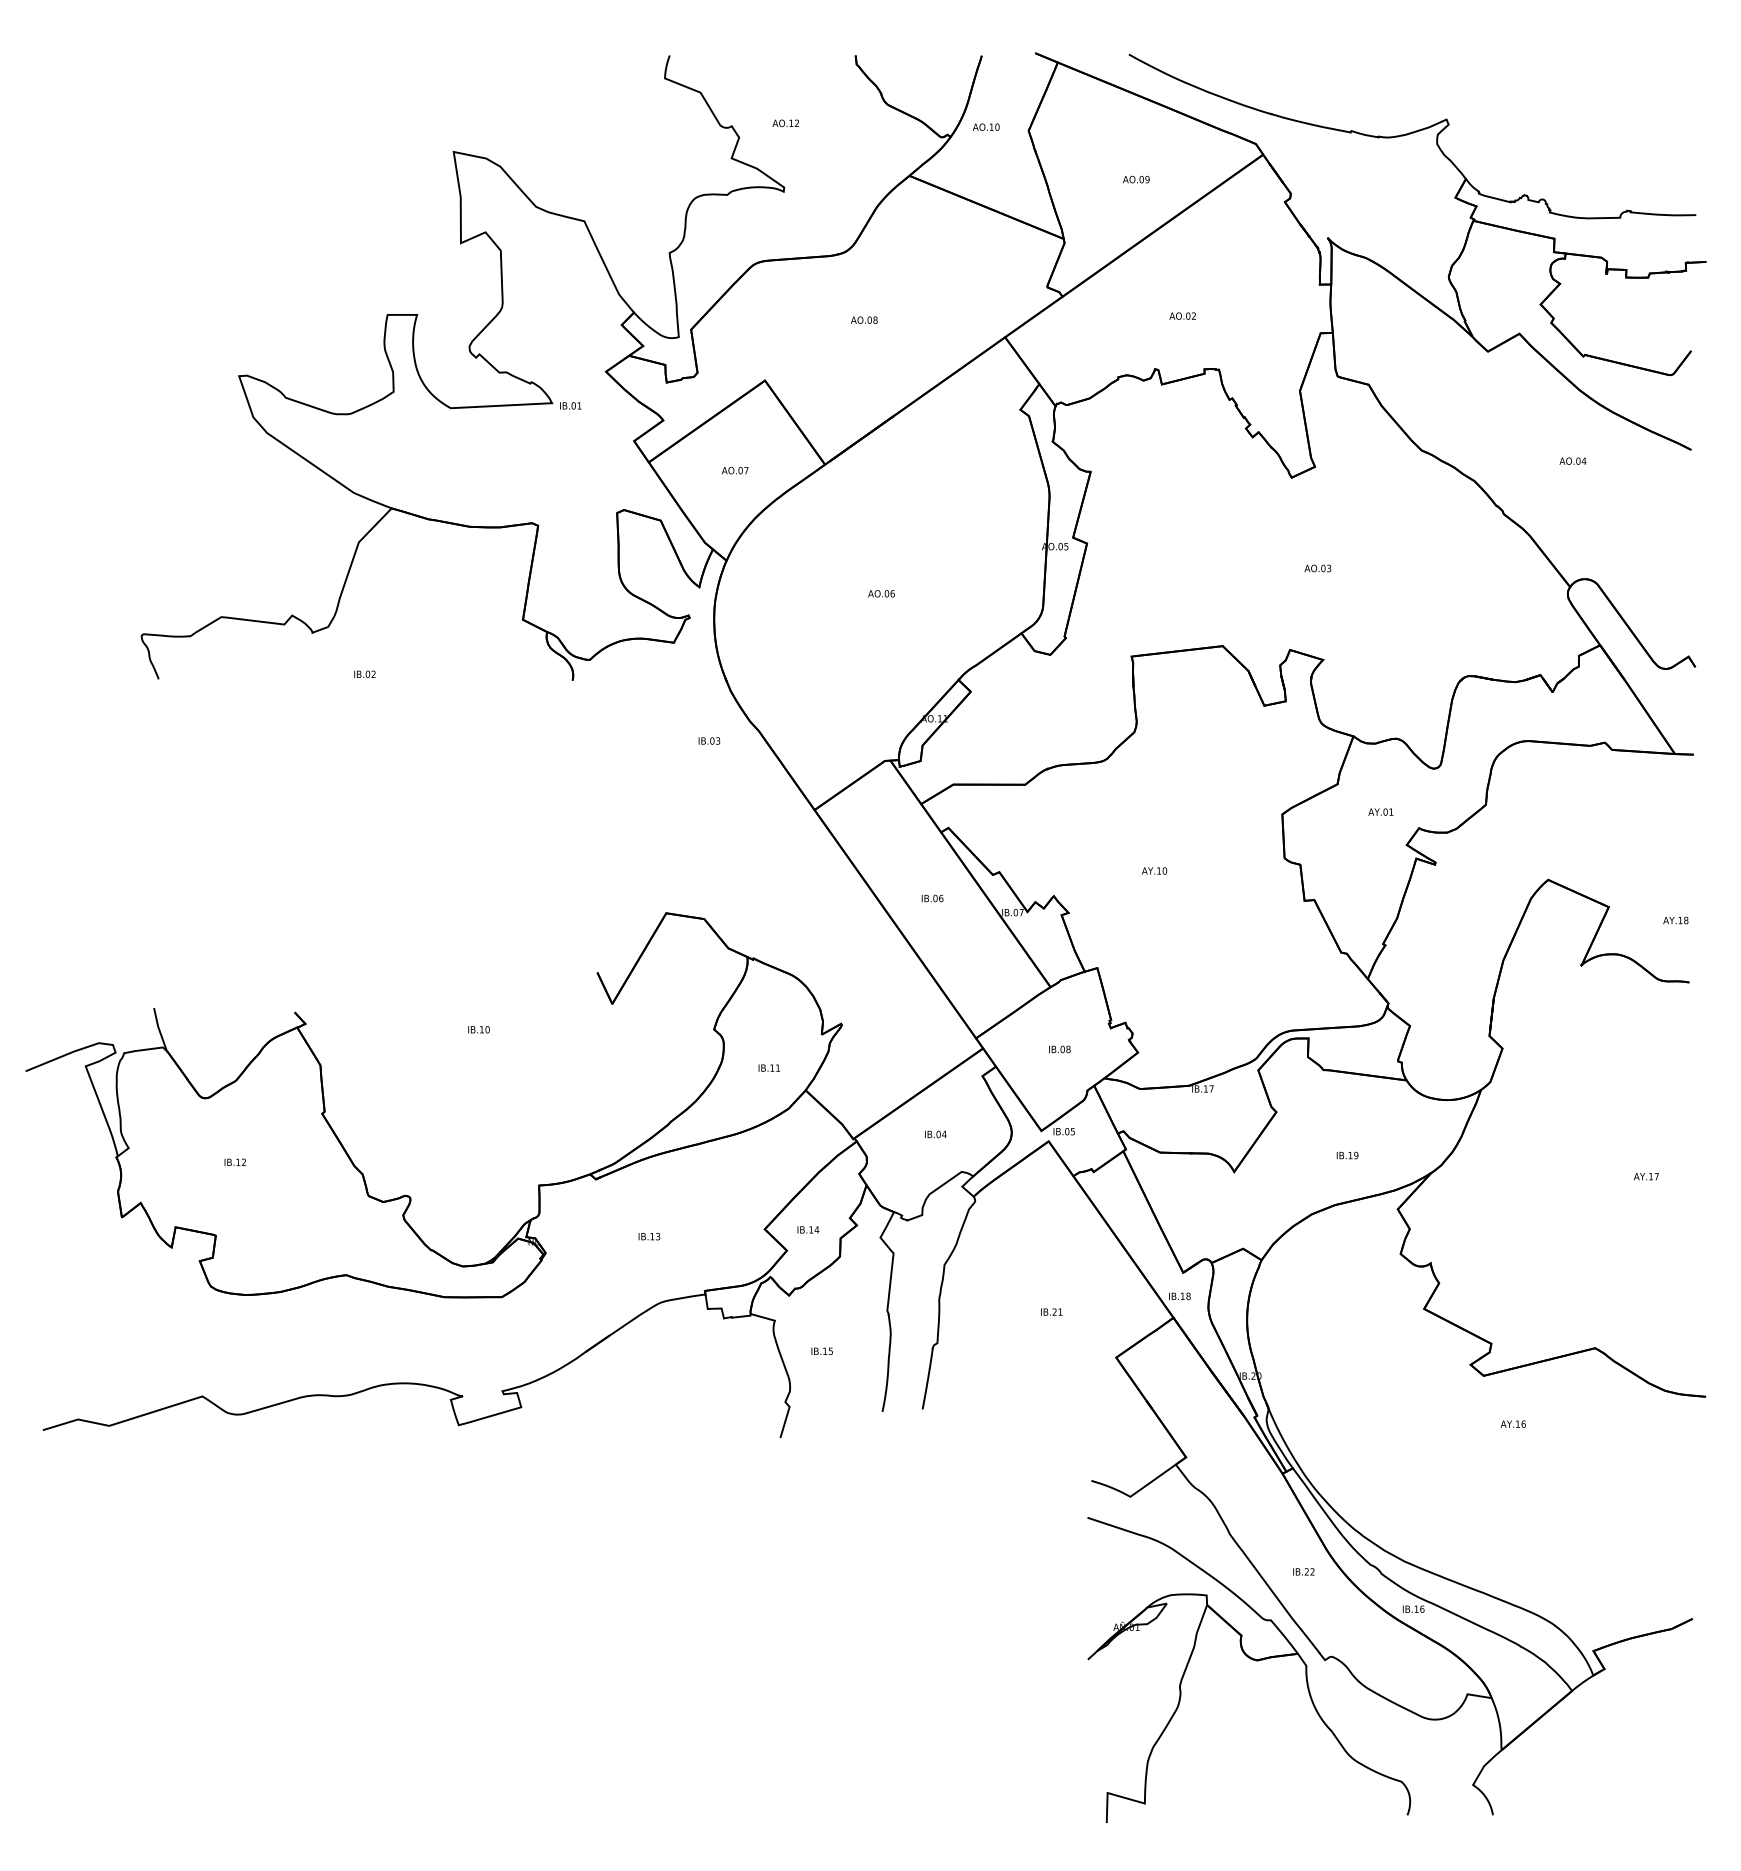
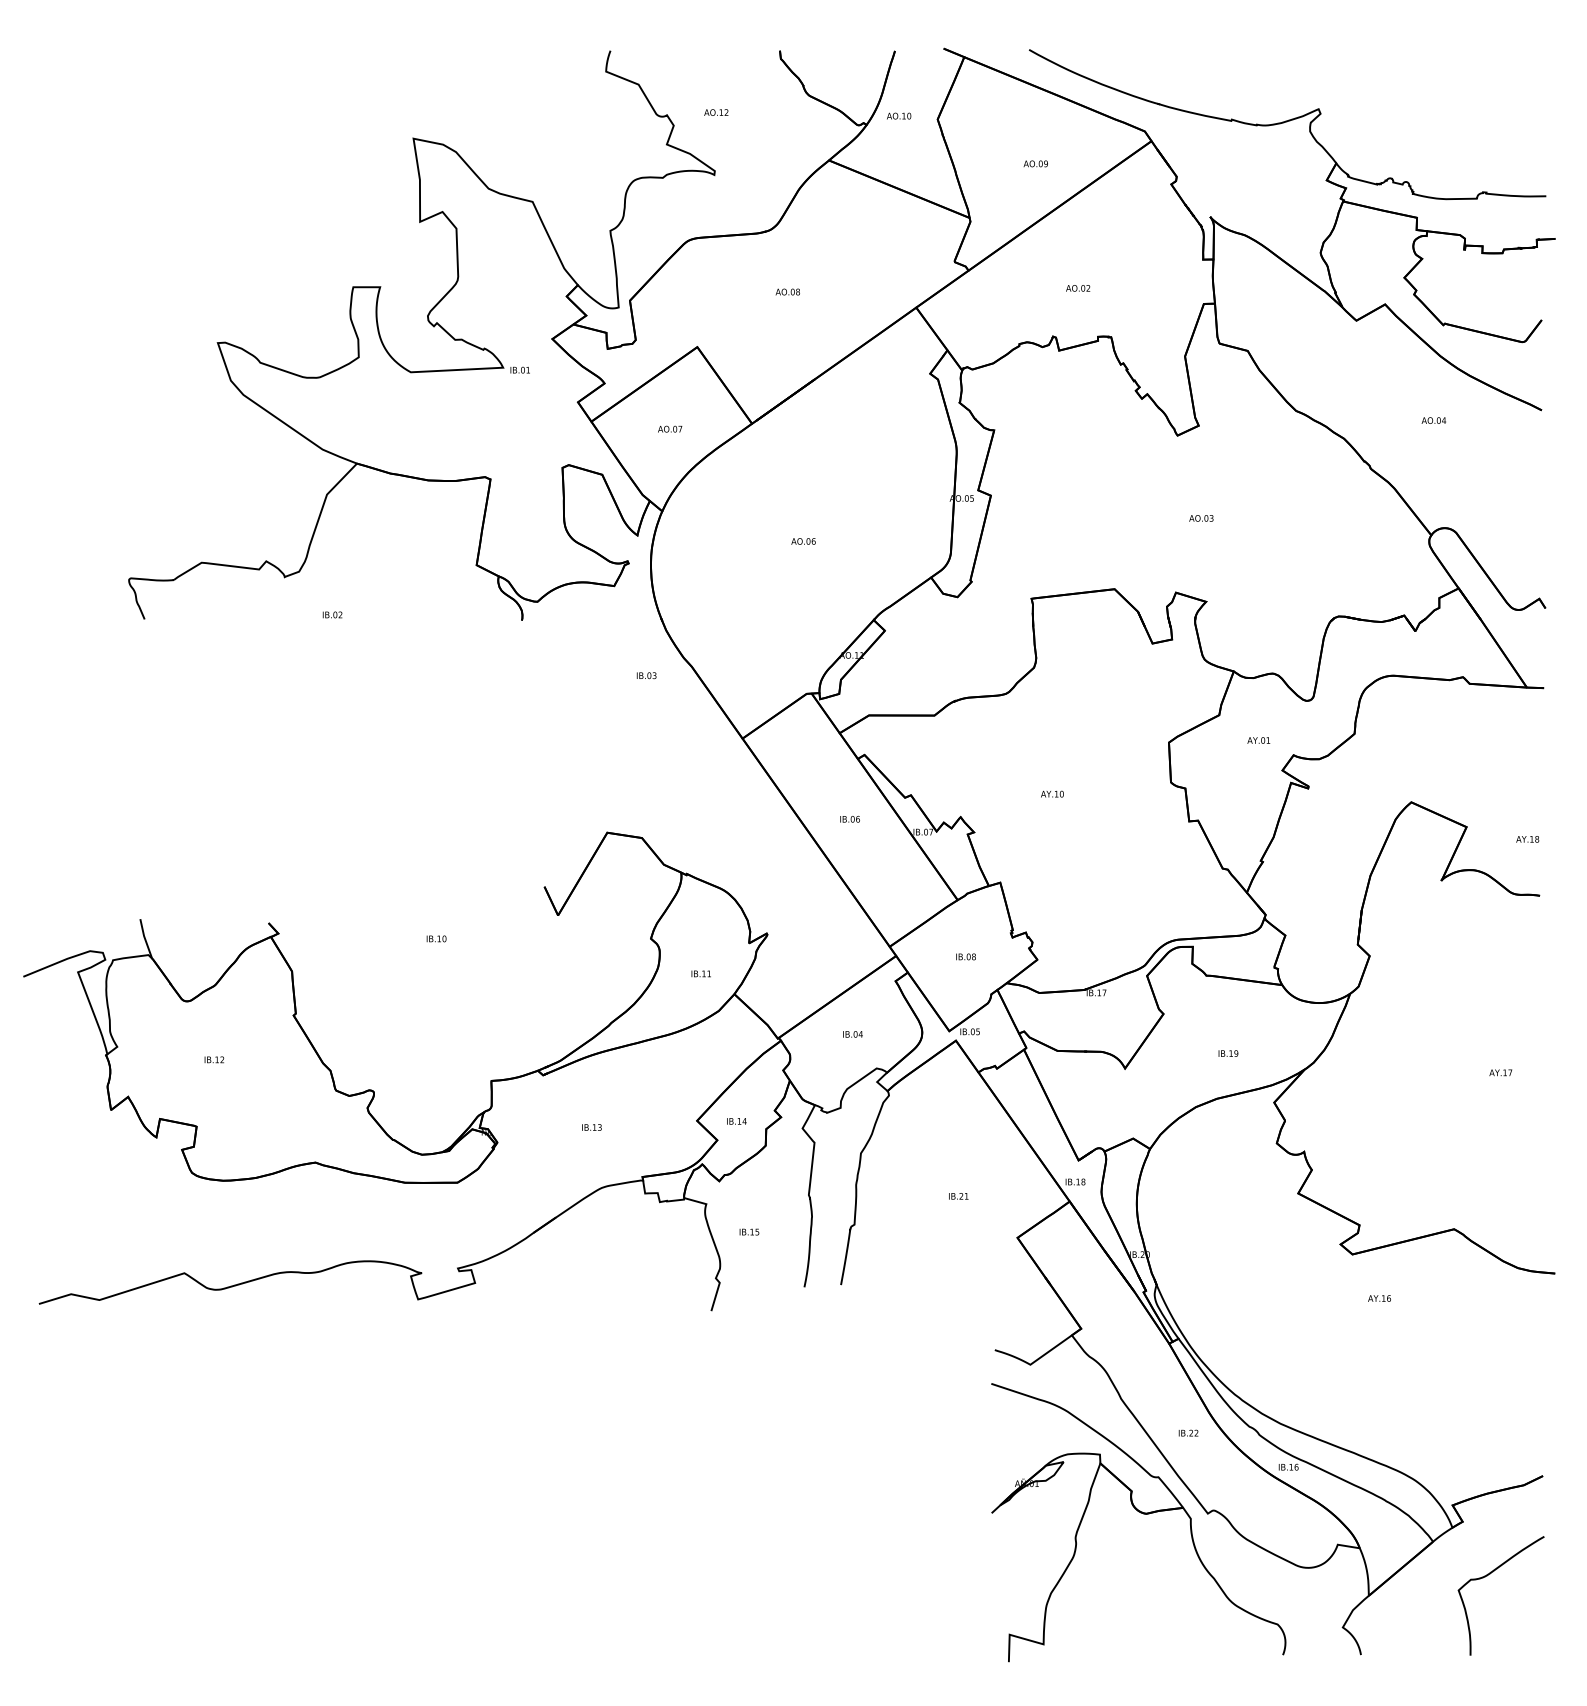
curve: (1631, 1729) -> (1487, 1576), added

